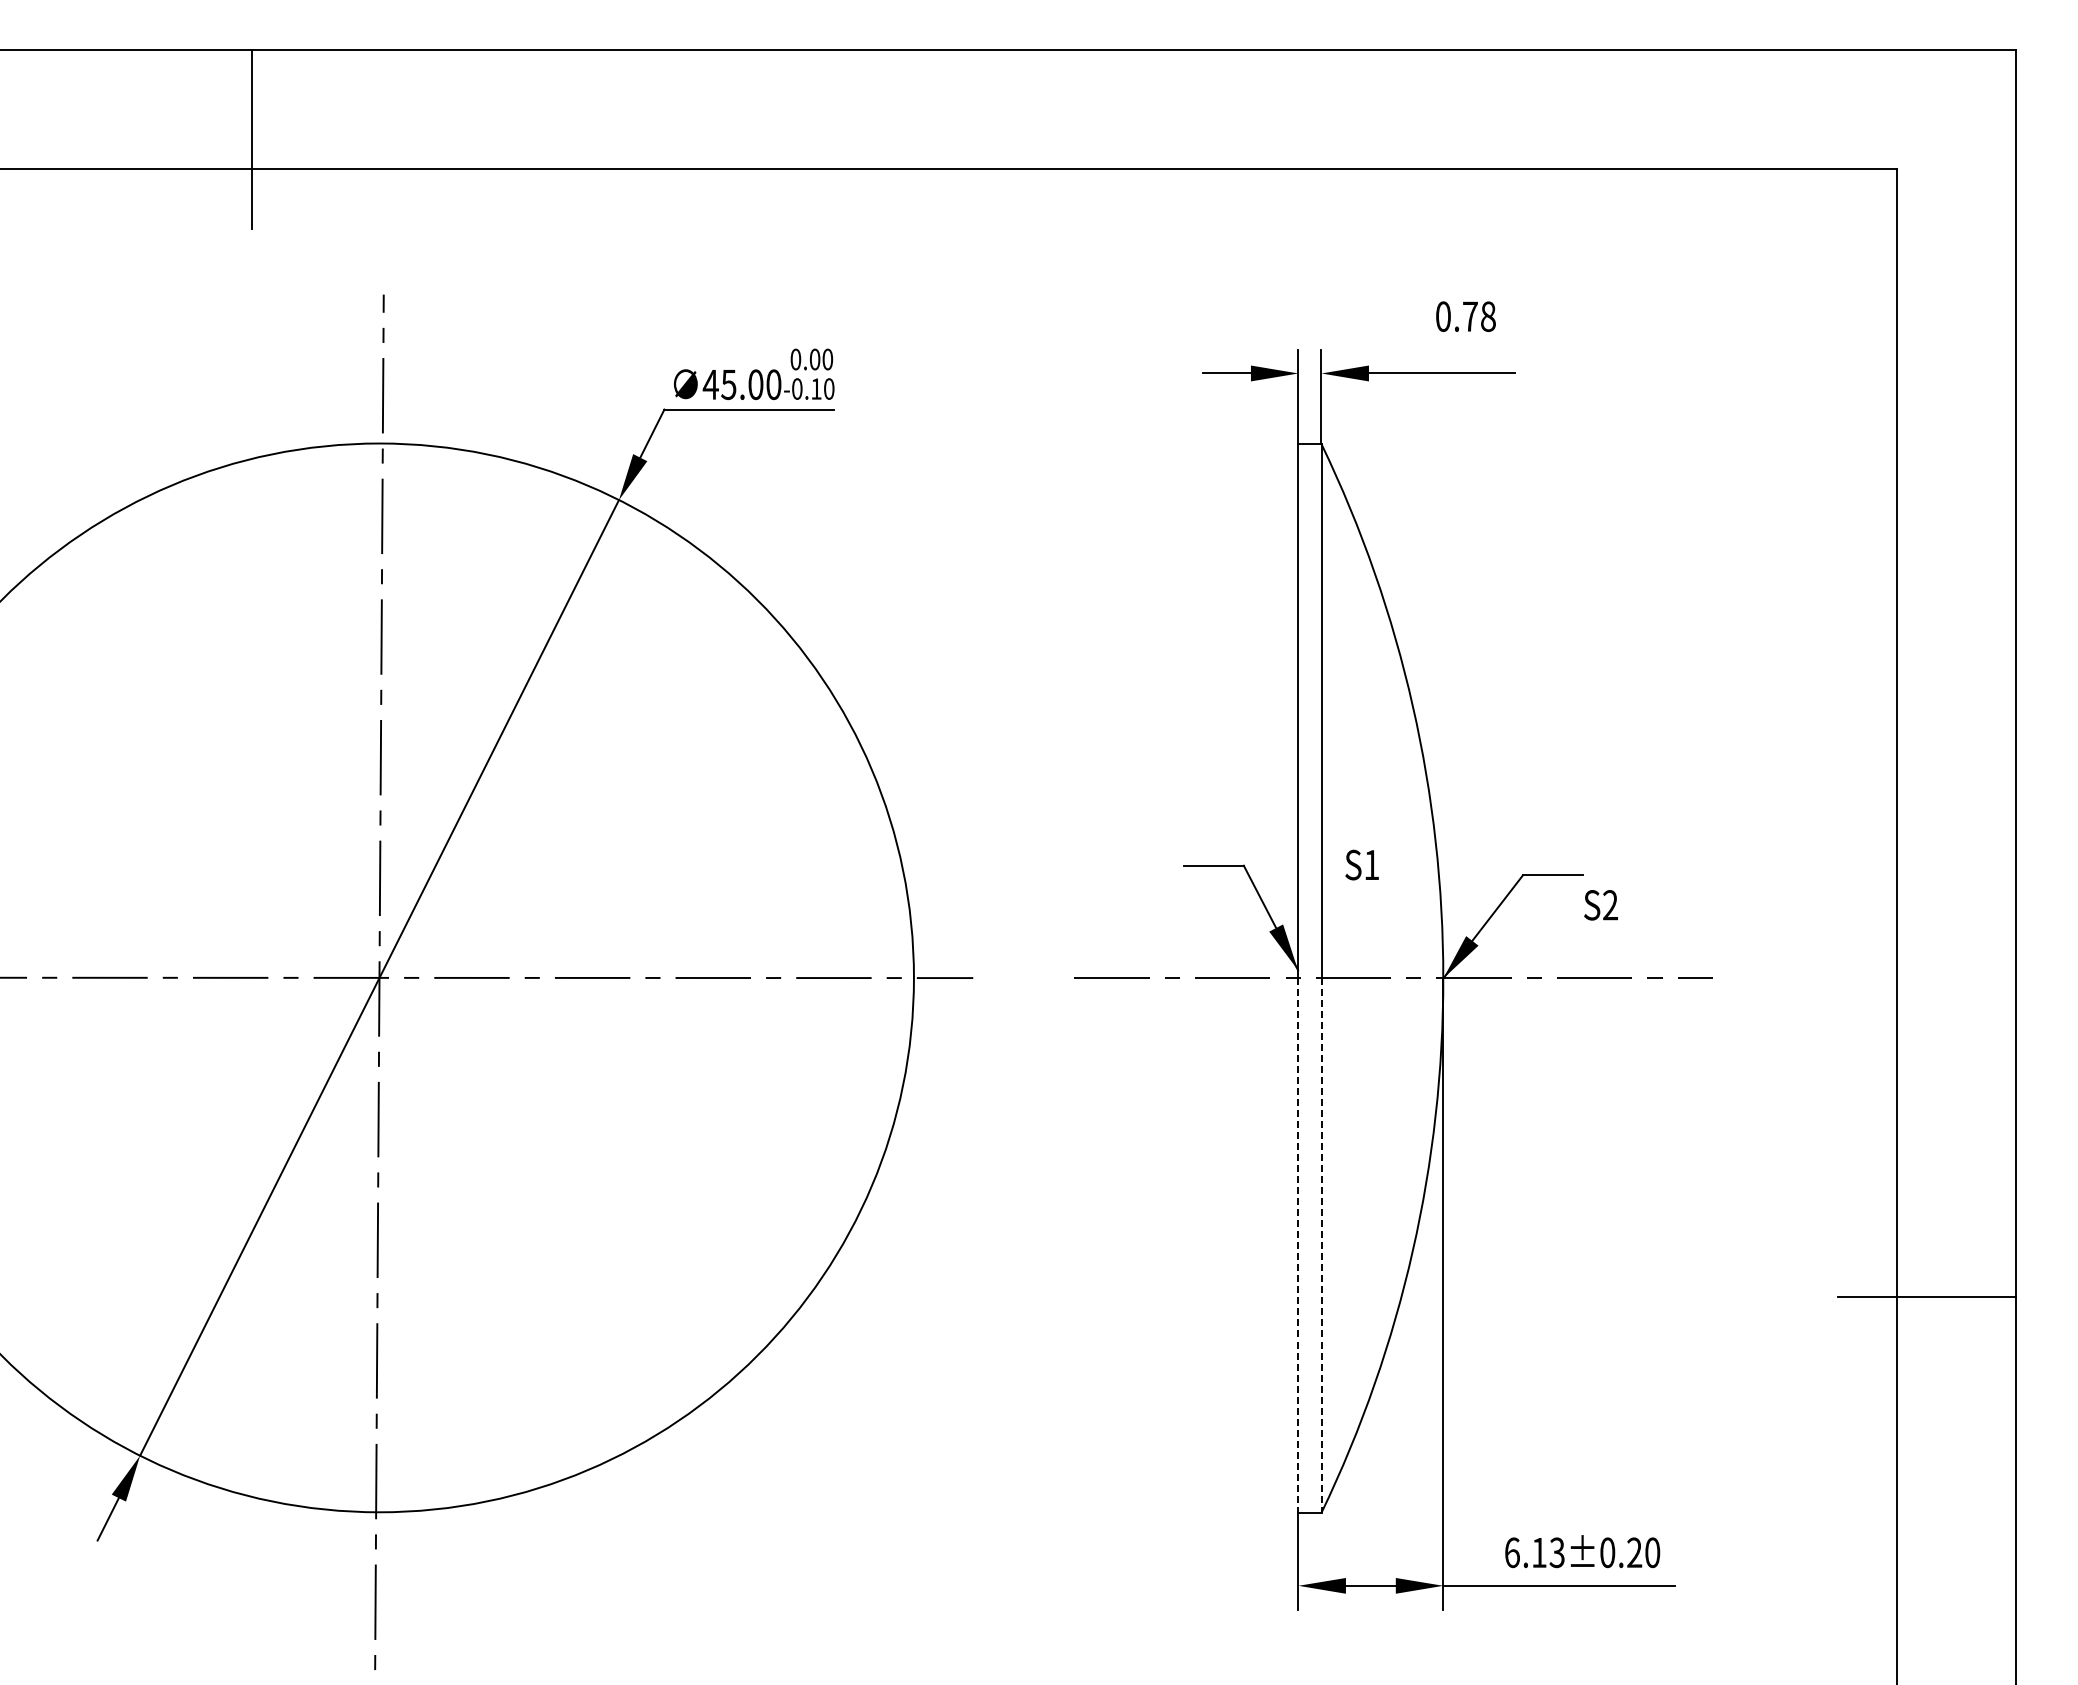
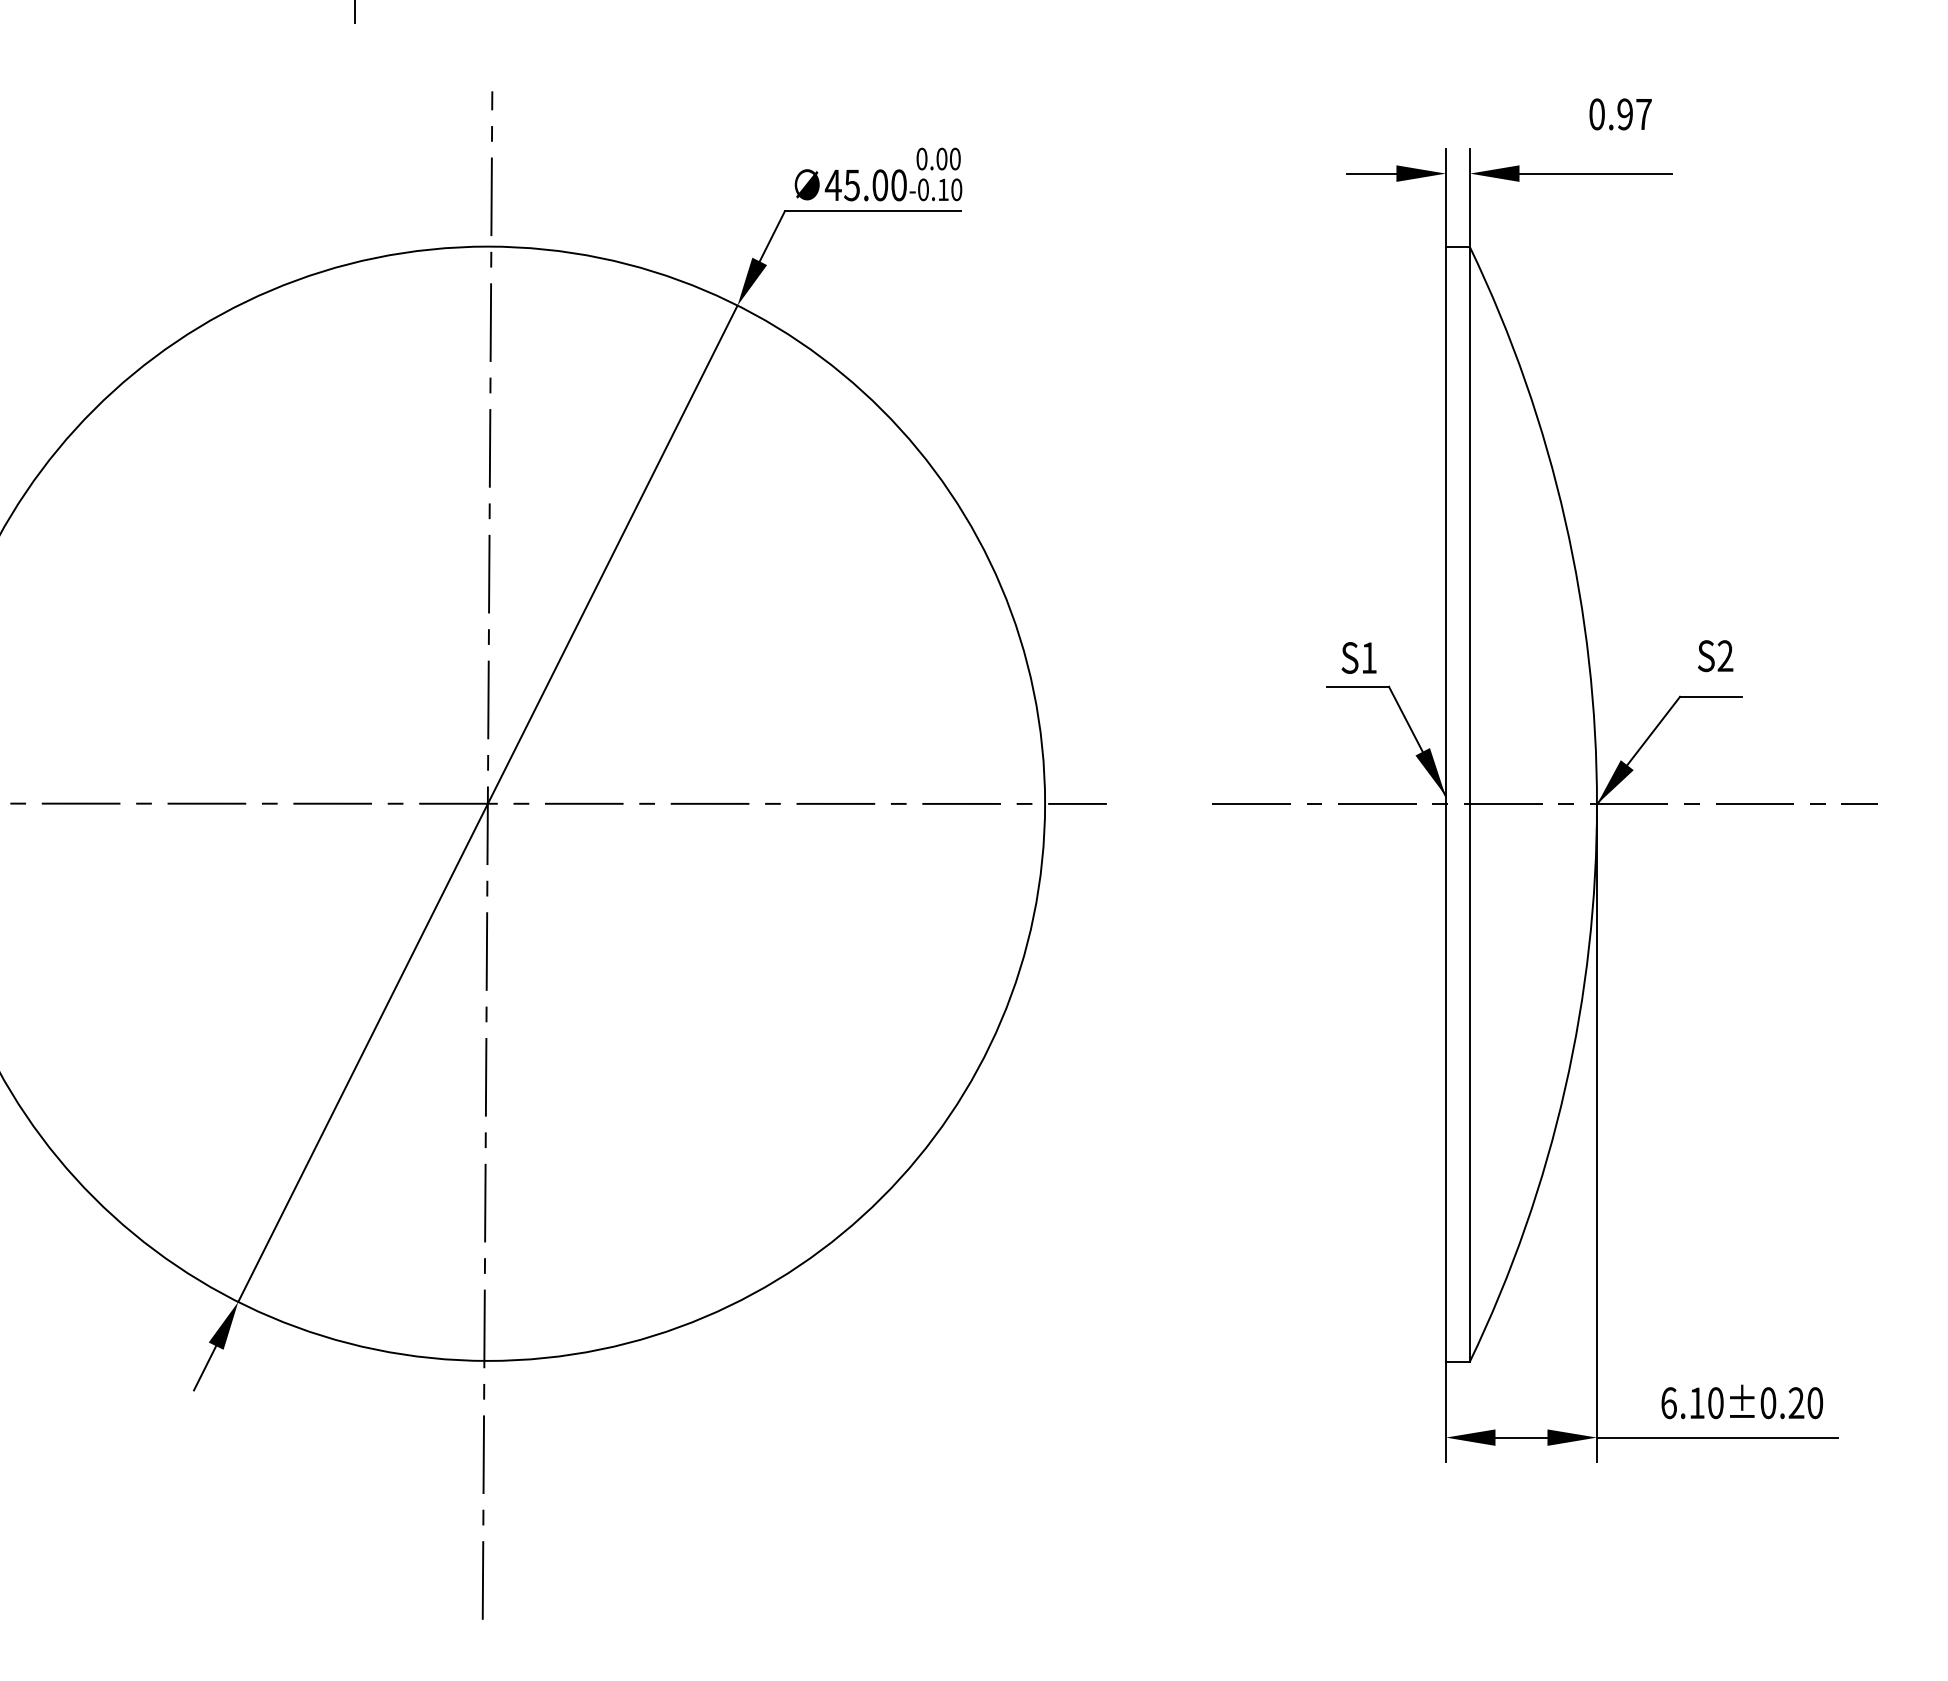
text: (1479, 316) -> (1634, 114), 0.78 -> 0.97
text: (1361, 864) -> (1358, 657), moved
text: (1600, 905) -> (1715, 656), moved
line: (1298, 1246) -> (1446, 1083), dashed -> solid
line: (1321, 1246) -> (1469, 1083), dashed -> solid
text: (1556, 1552) -> (1715, 1402), 6.13±0.20 -> 6.10±0.20

